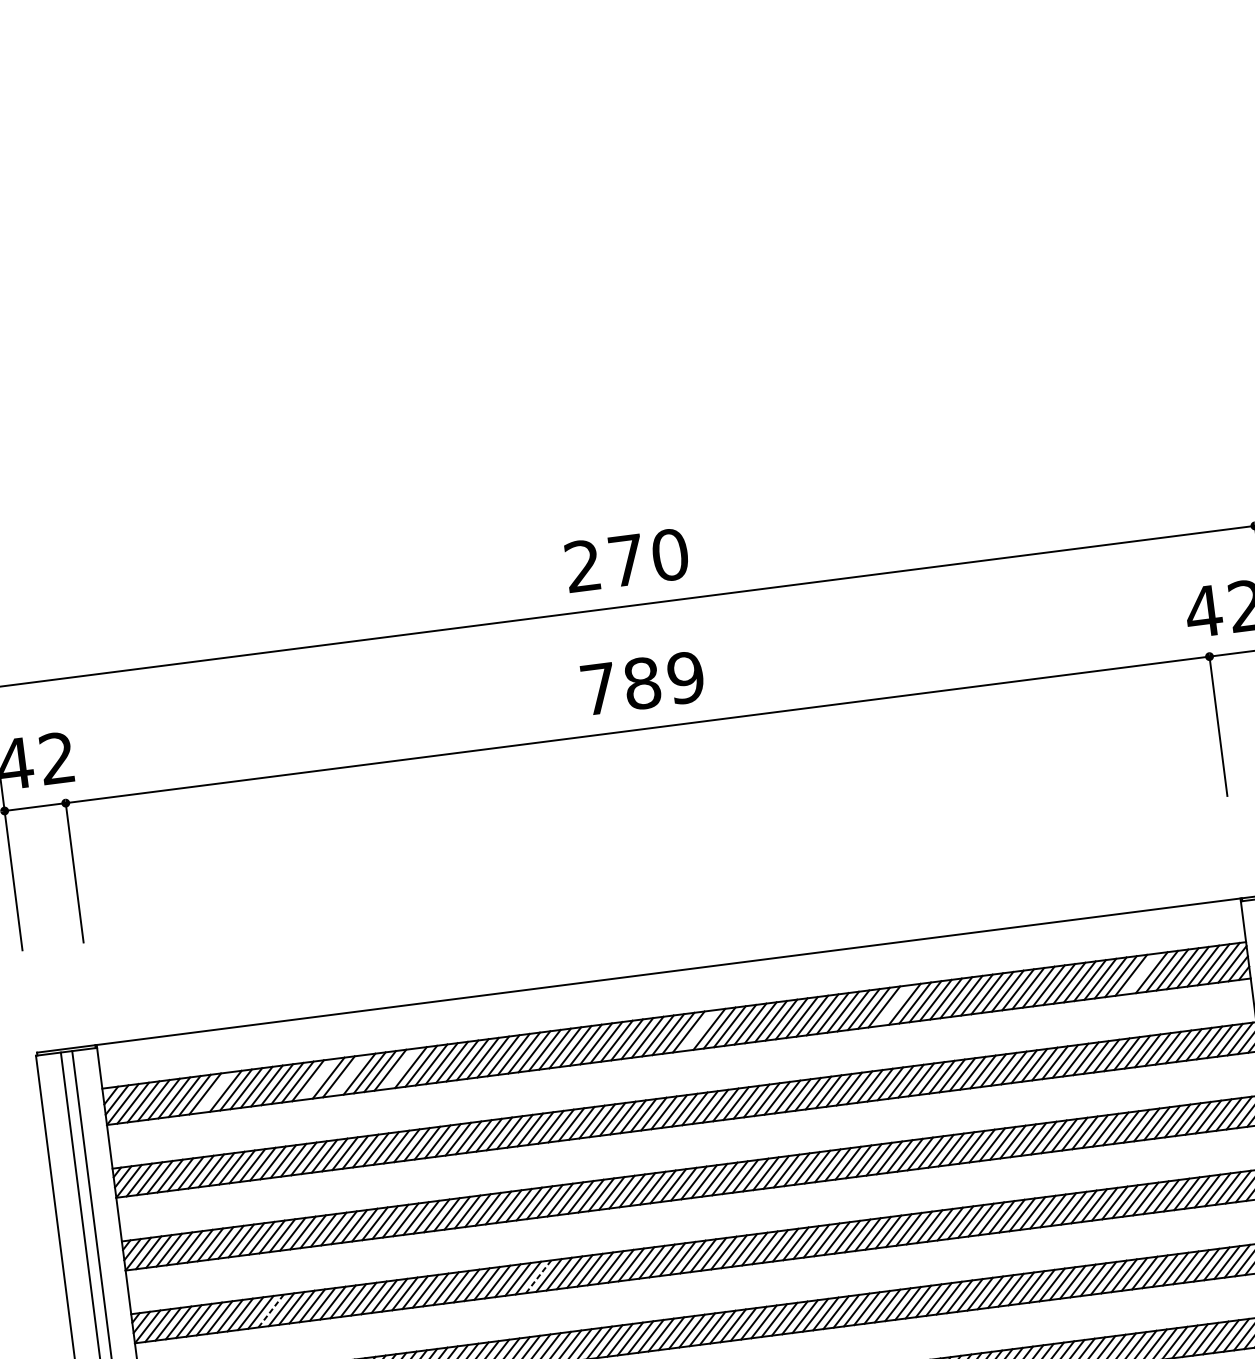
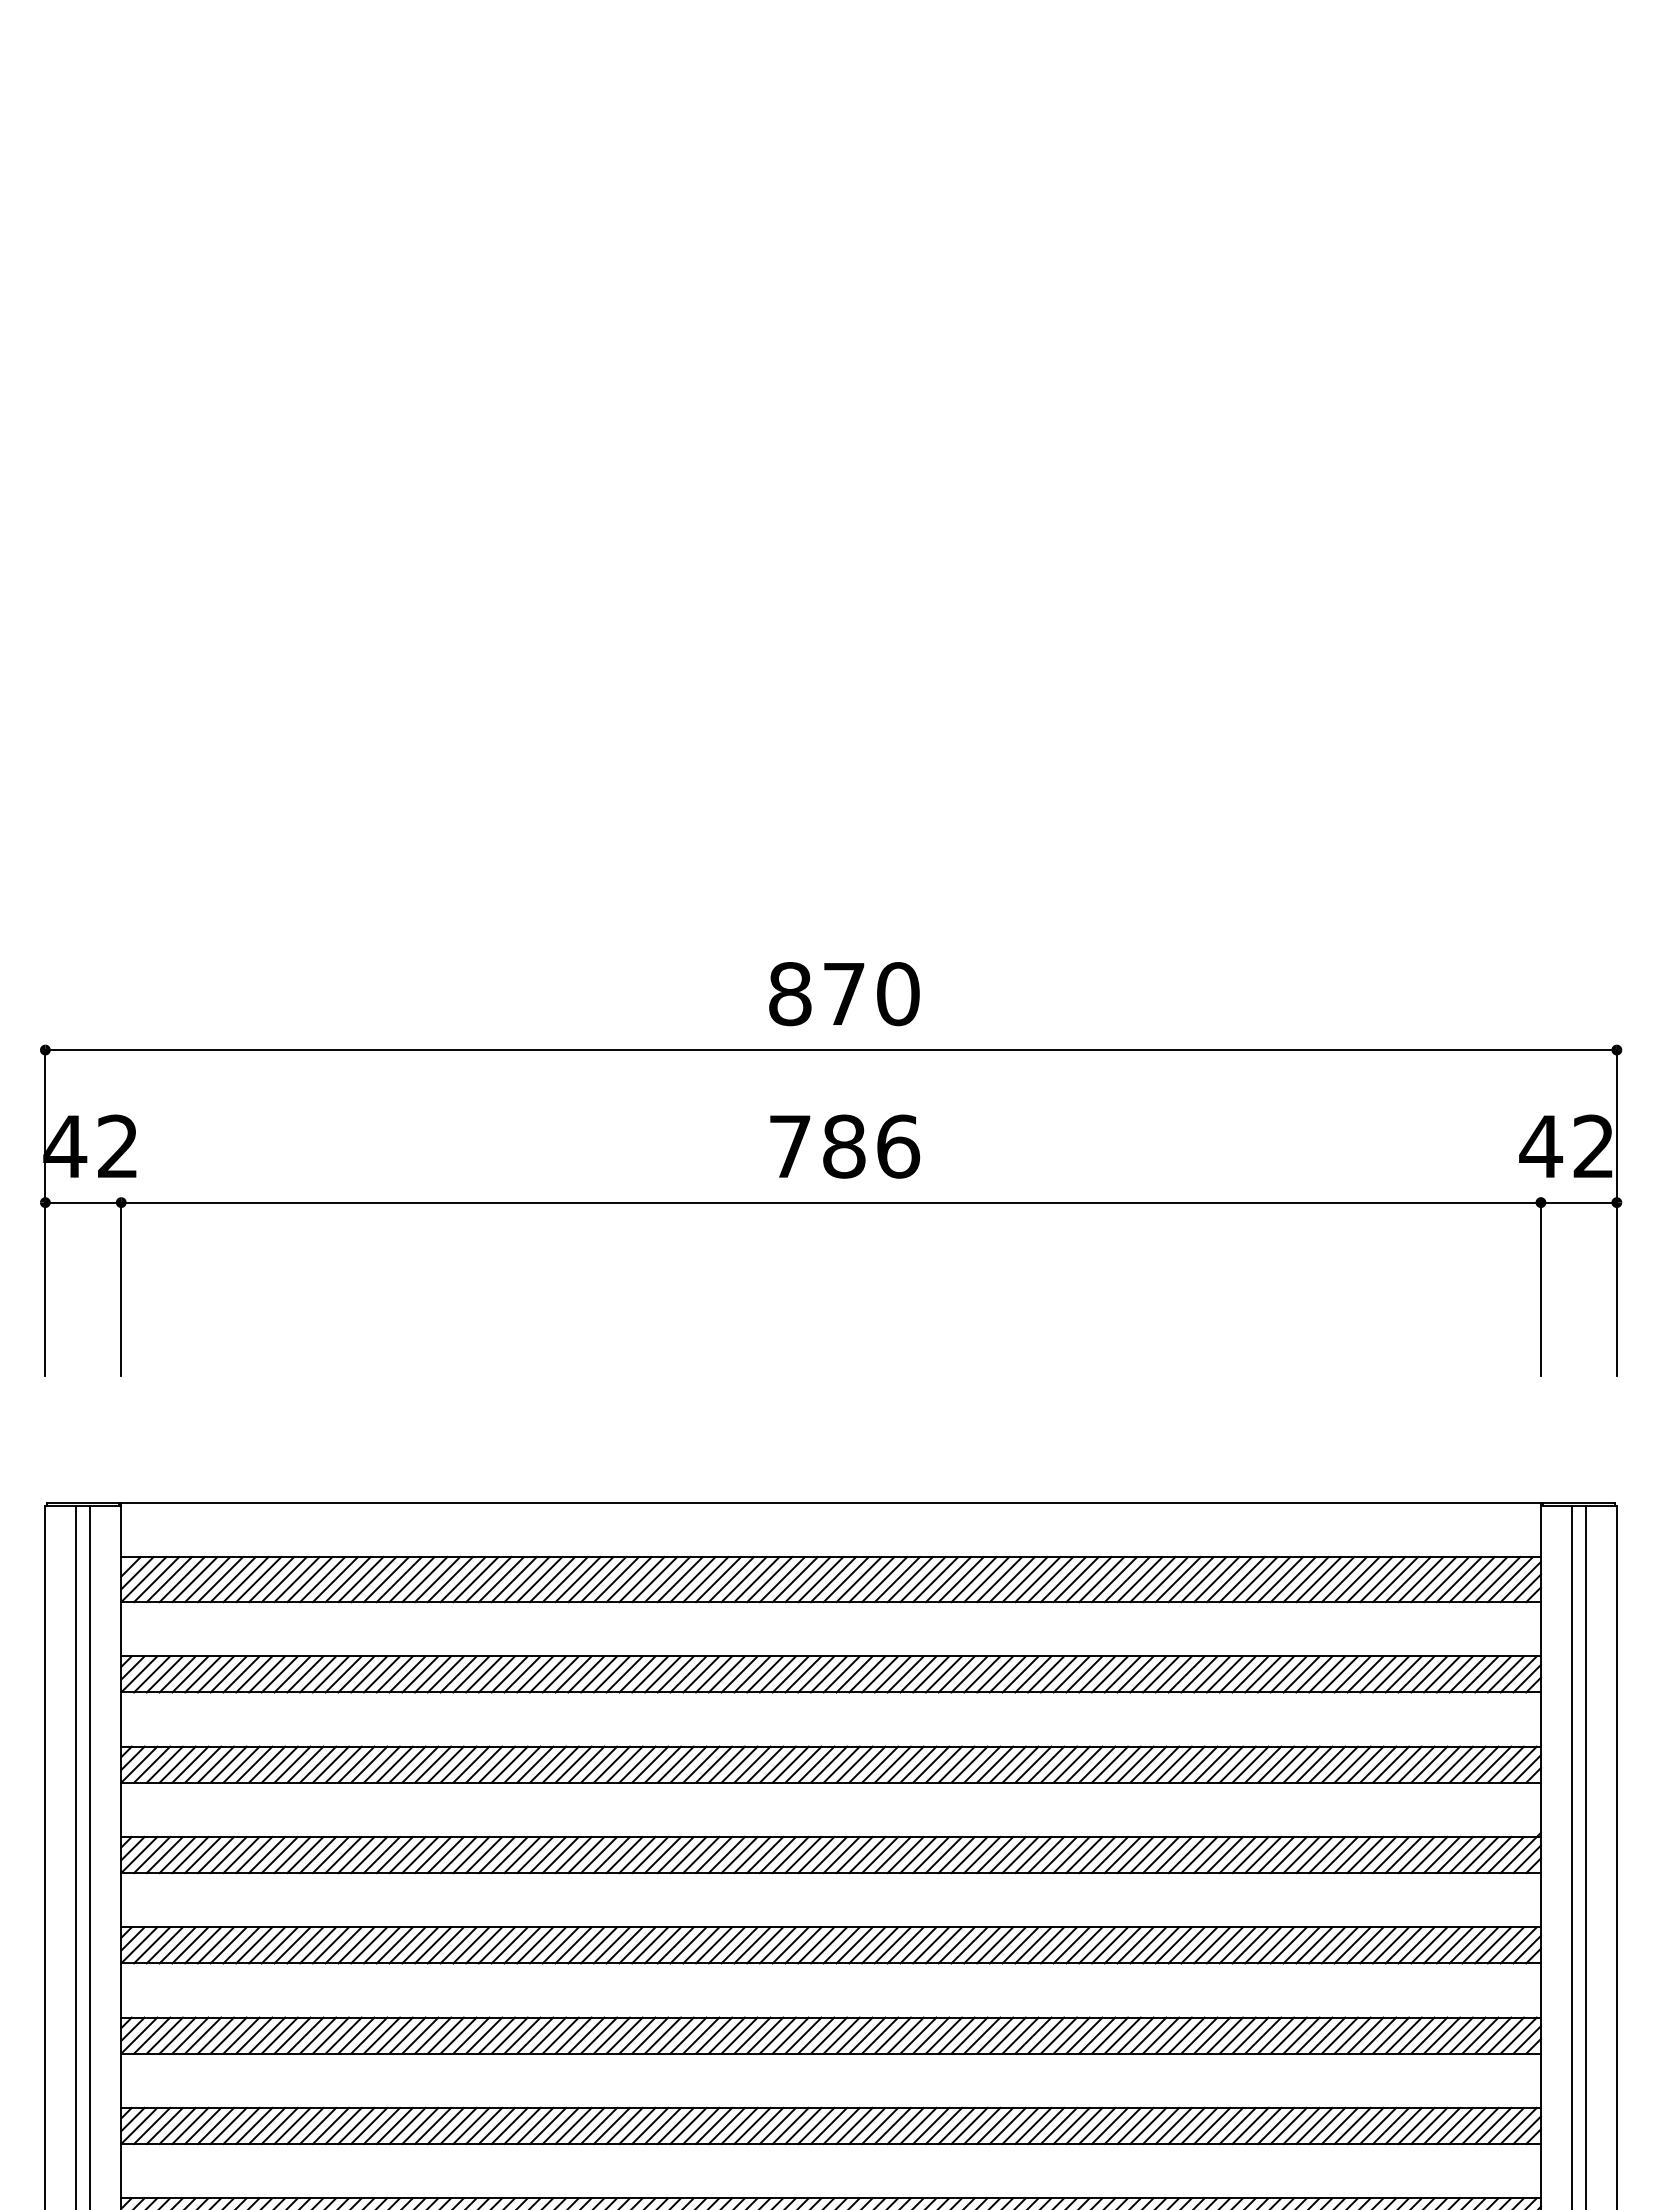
text: (583, 566) -> (790, 994), 270 -> 870
text: (686, 677) -> (898, 1146), 789 -> 786
line: (1140, 974) -> (1407, 1579), added
line: (894, 1005) -> (1101, 1579), added
line: (698, 1030) -> (858, 1579), added
line: (400, 1068) -> (488, 1579), added
line: (348, 1075) -> (424, 1579), added
line: (318, 1079) -> (386, 1579), added
line: (215, 1092) -> (258, 1579), added
line: (538, 1277) -> (624, 1855), dashed -> solid
line: (271, 1311) -> (292, 1855), dashed -> solid

